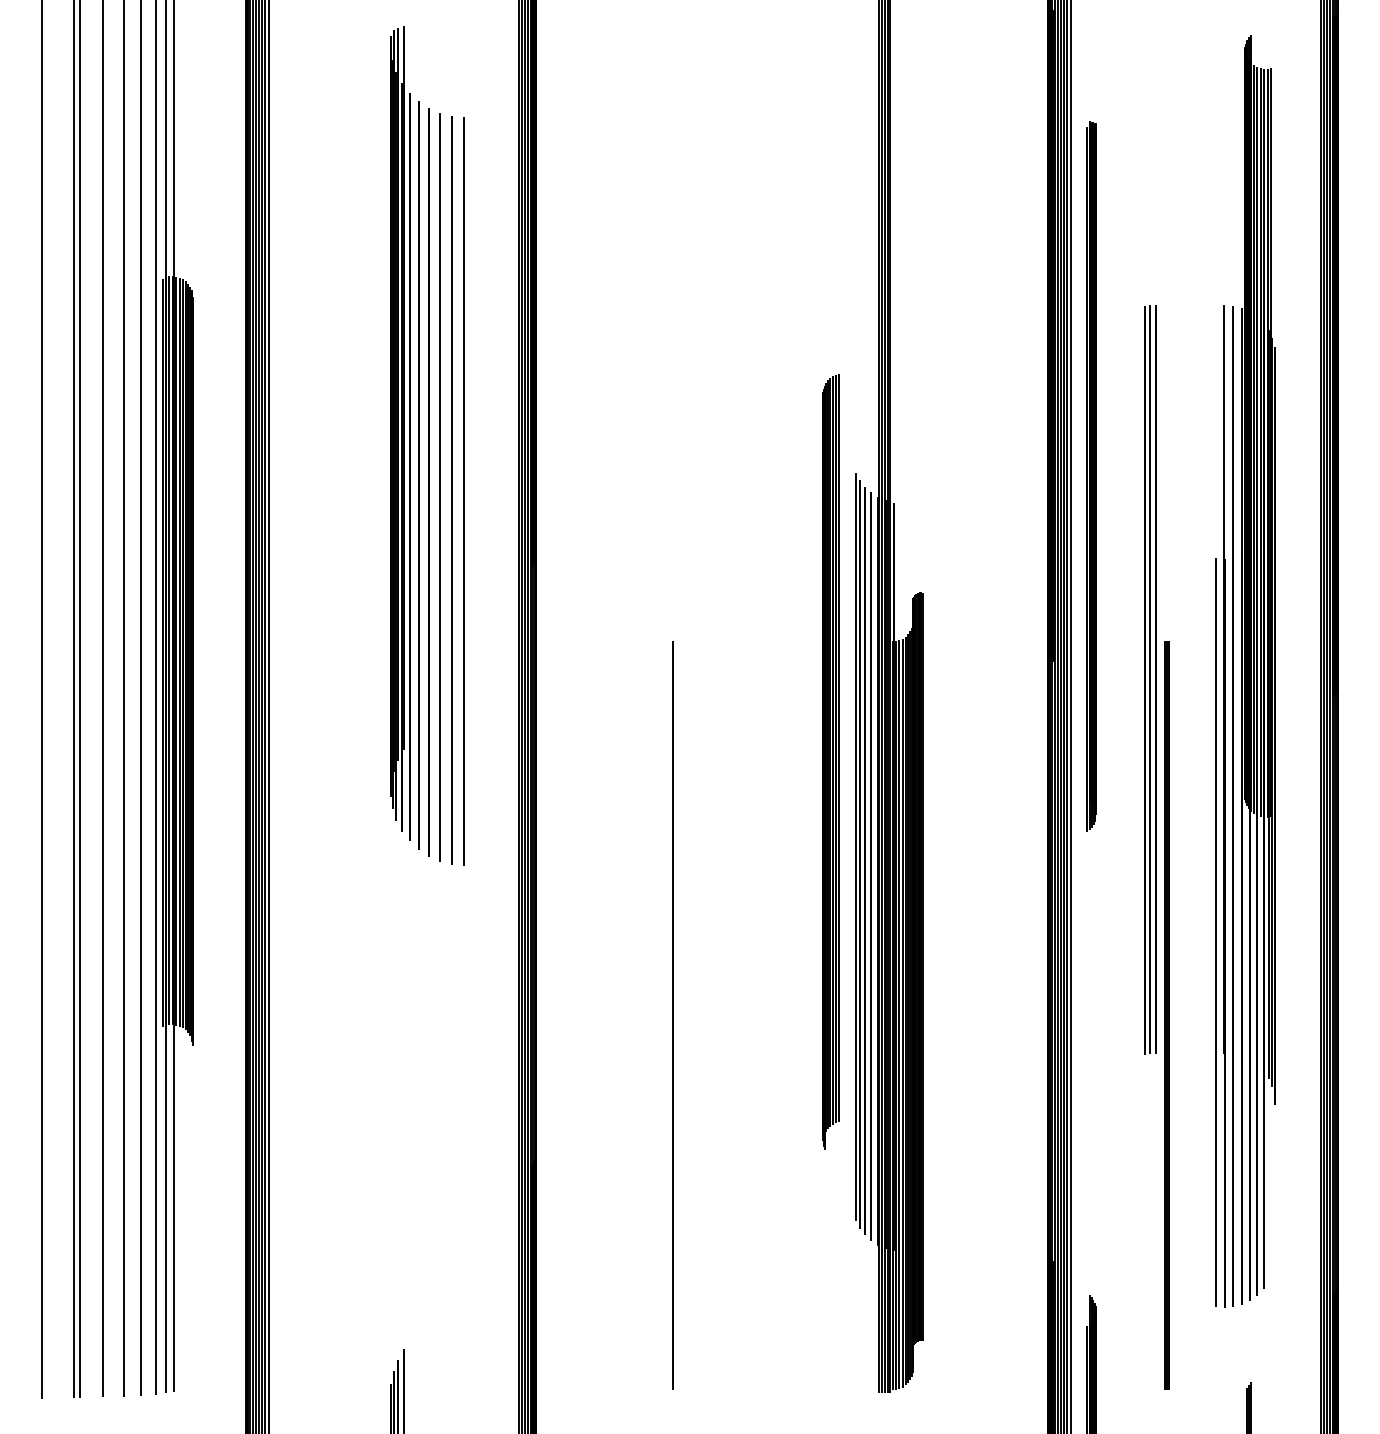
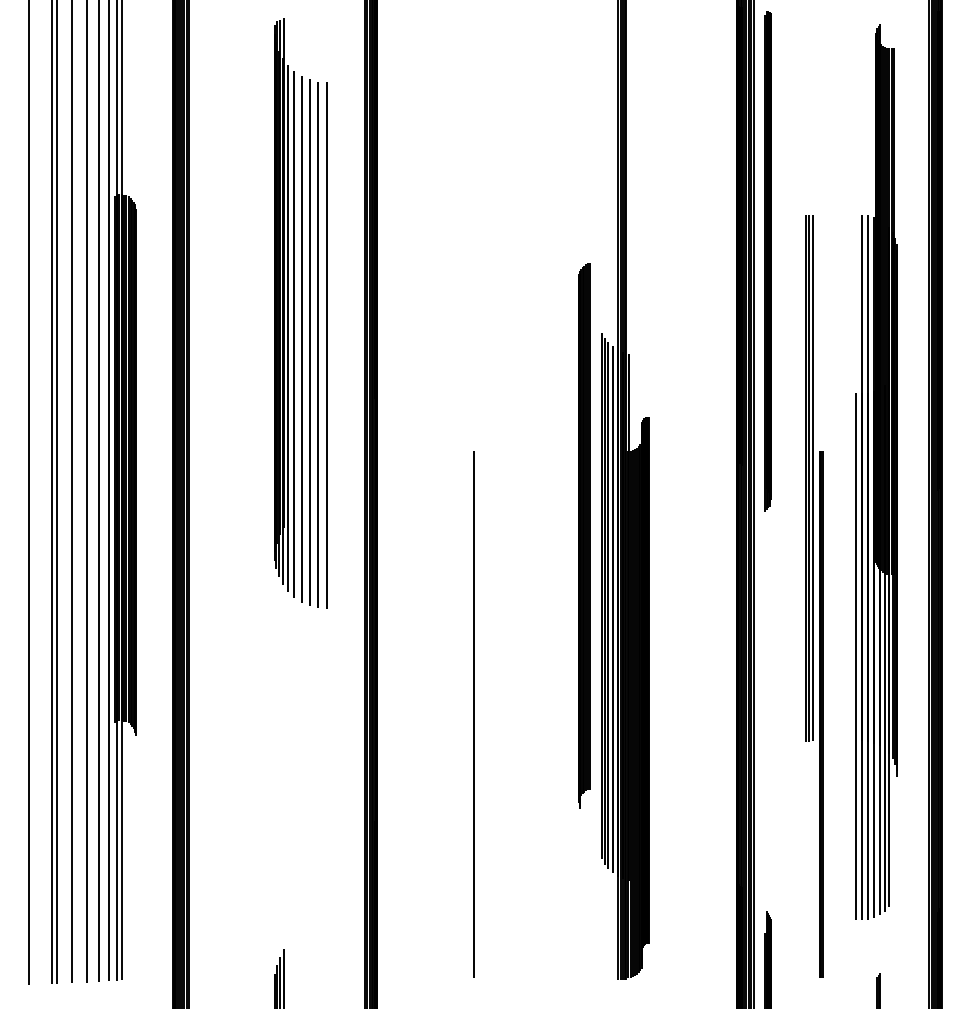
part: (1090, 476) -> (767, 261), moved

